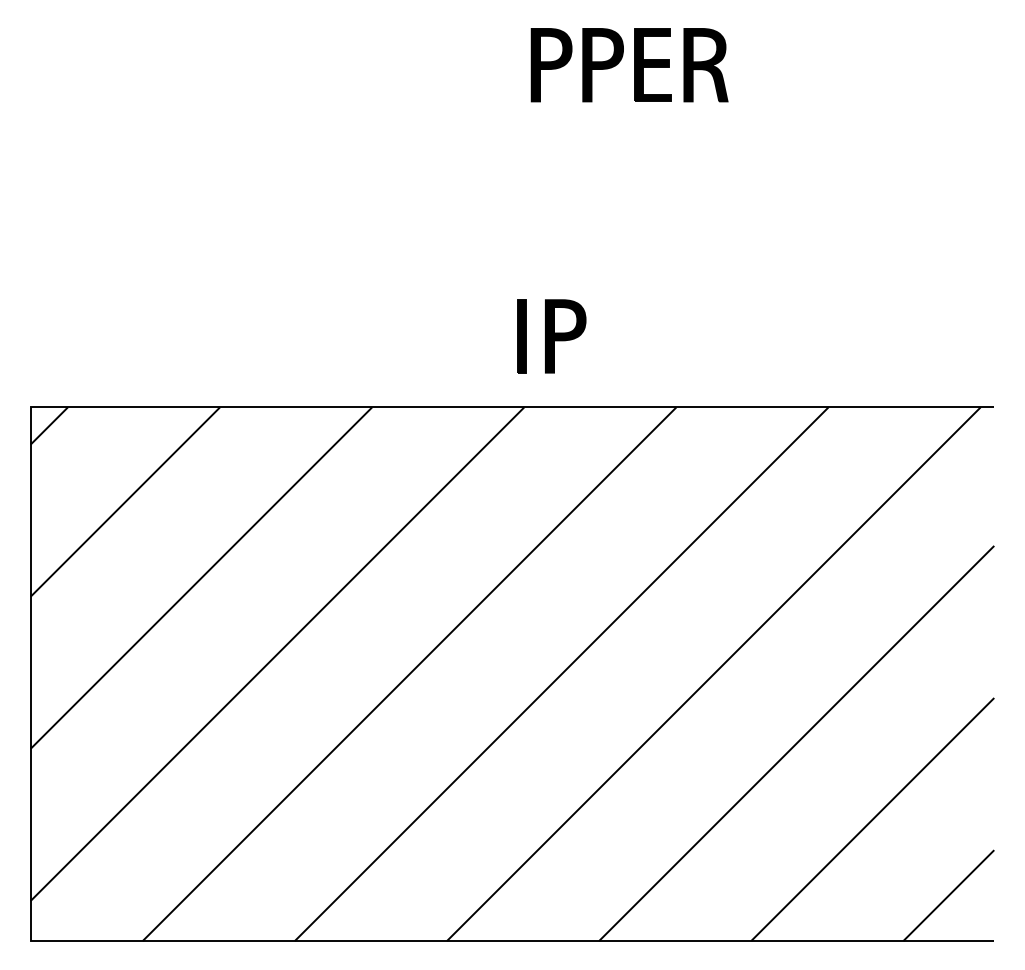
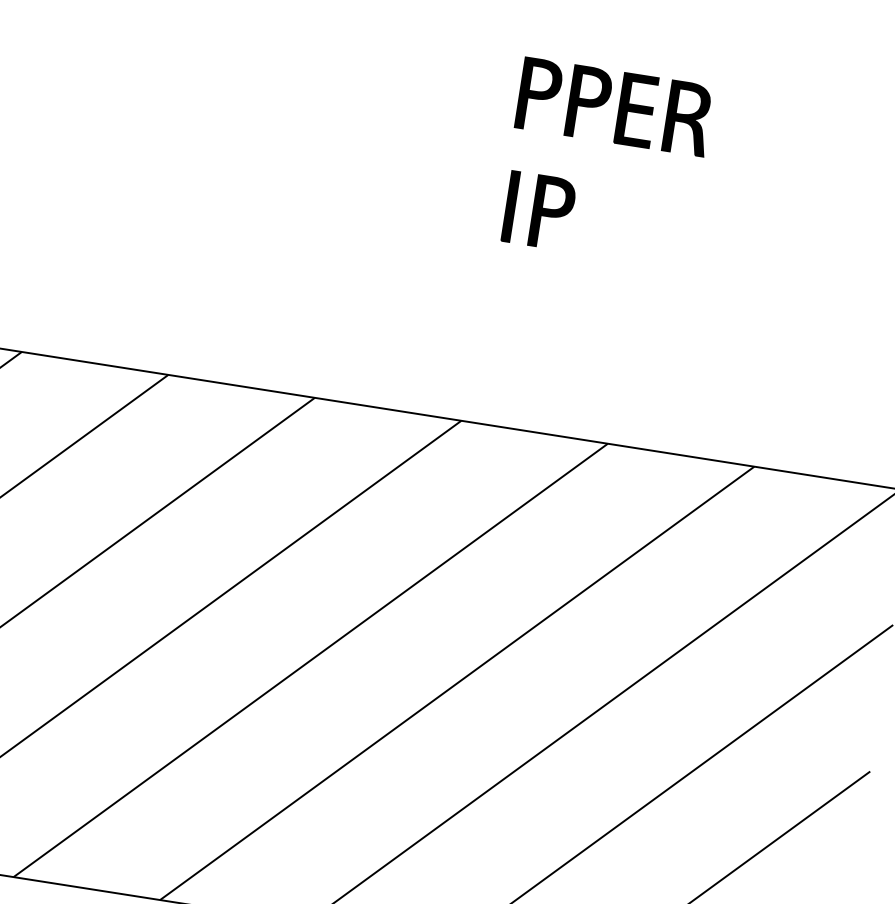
part: (551, 336) -> (538, 210), moved

